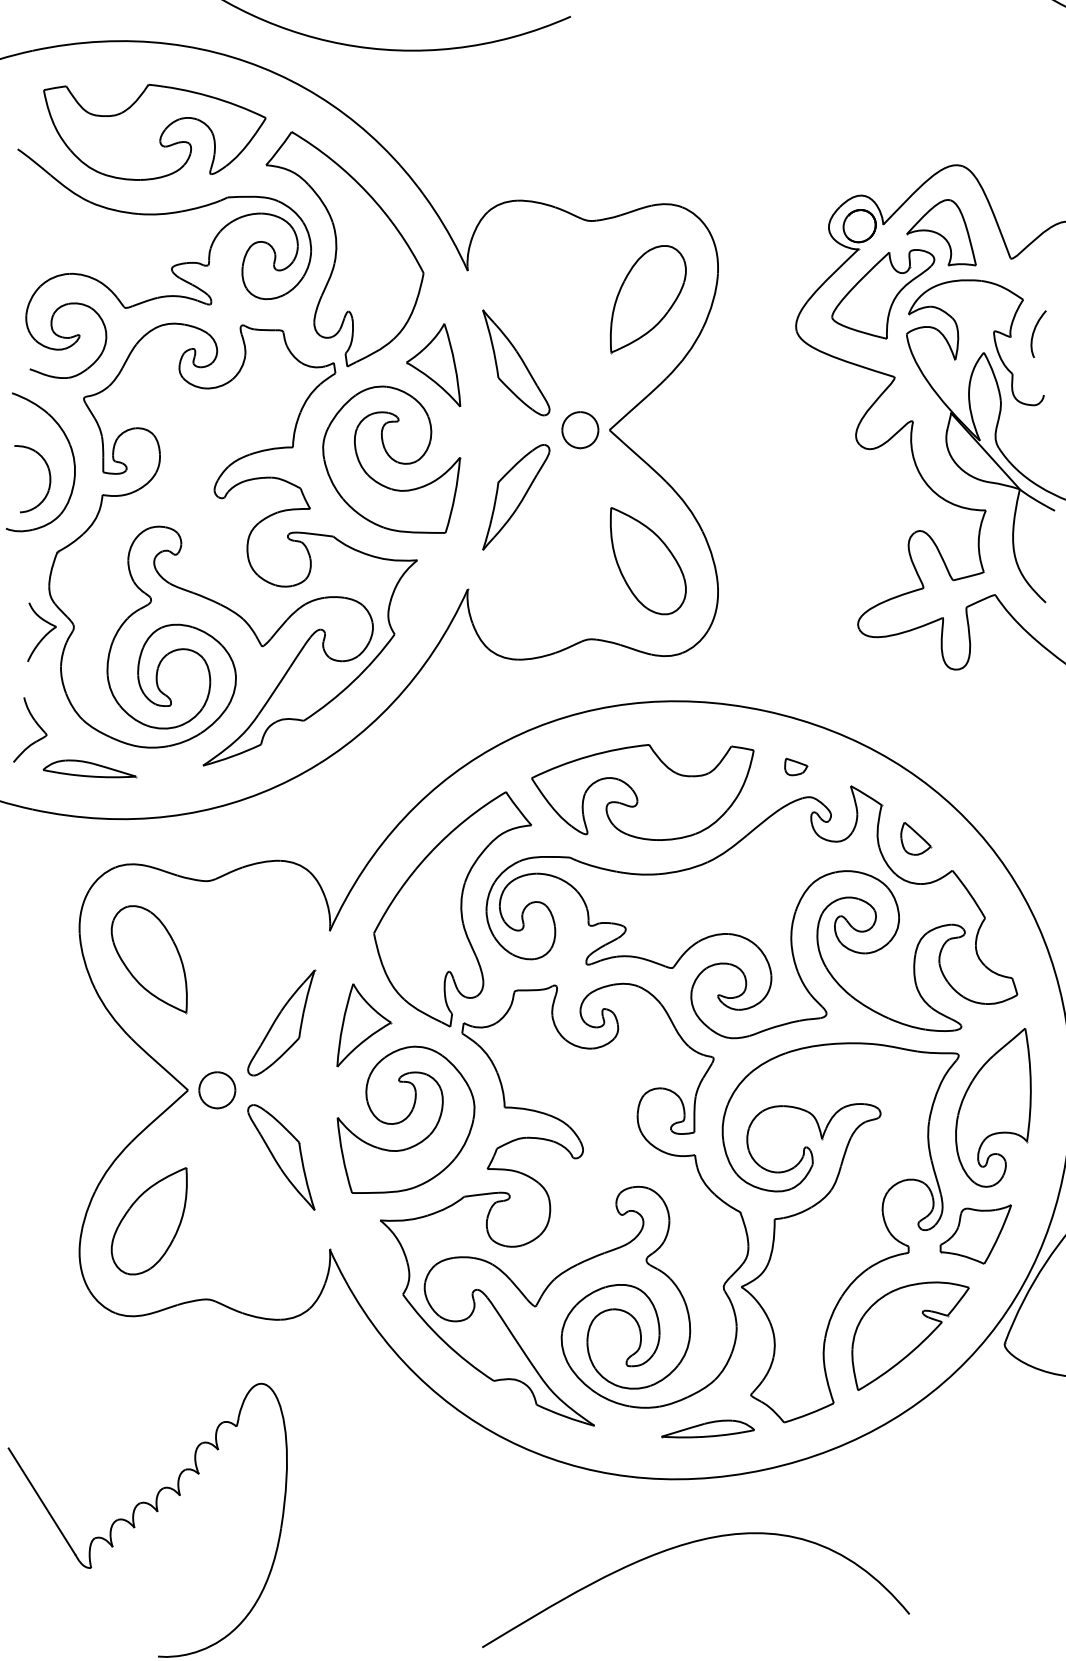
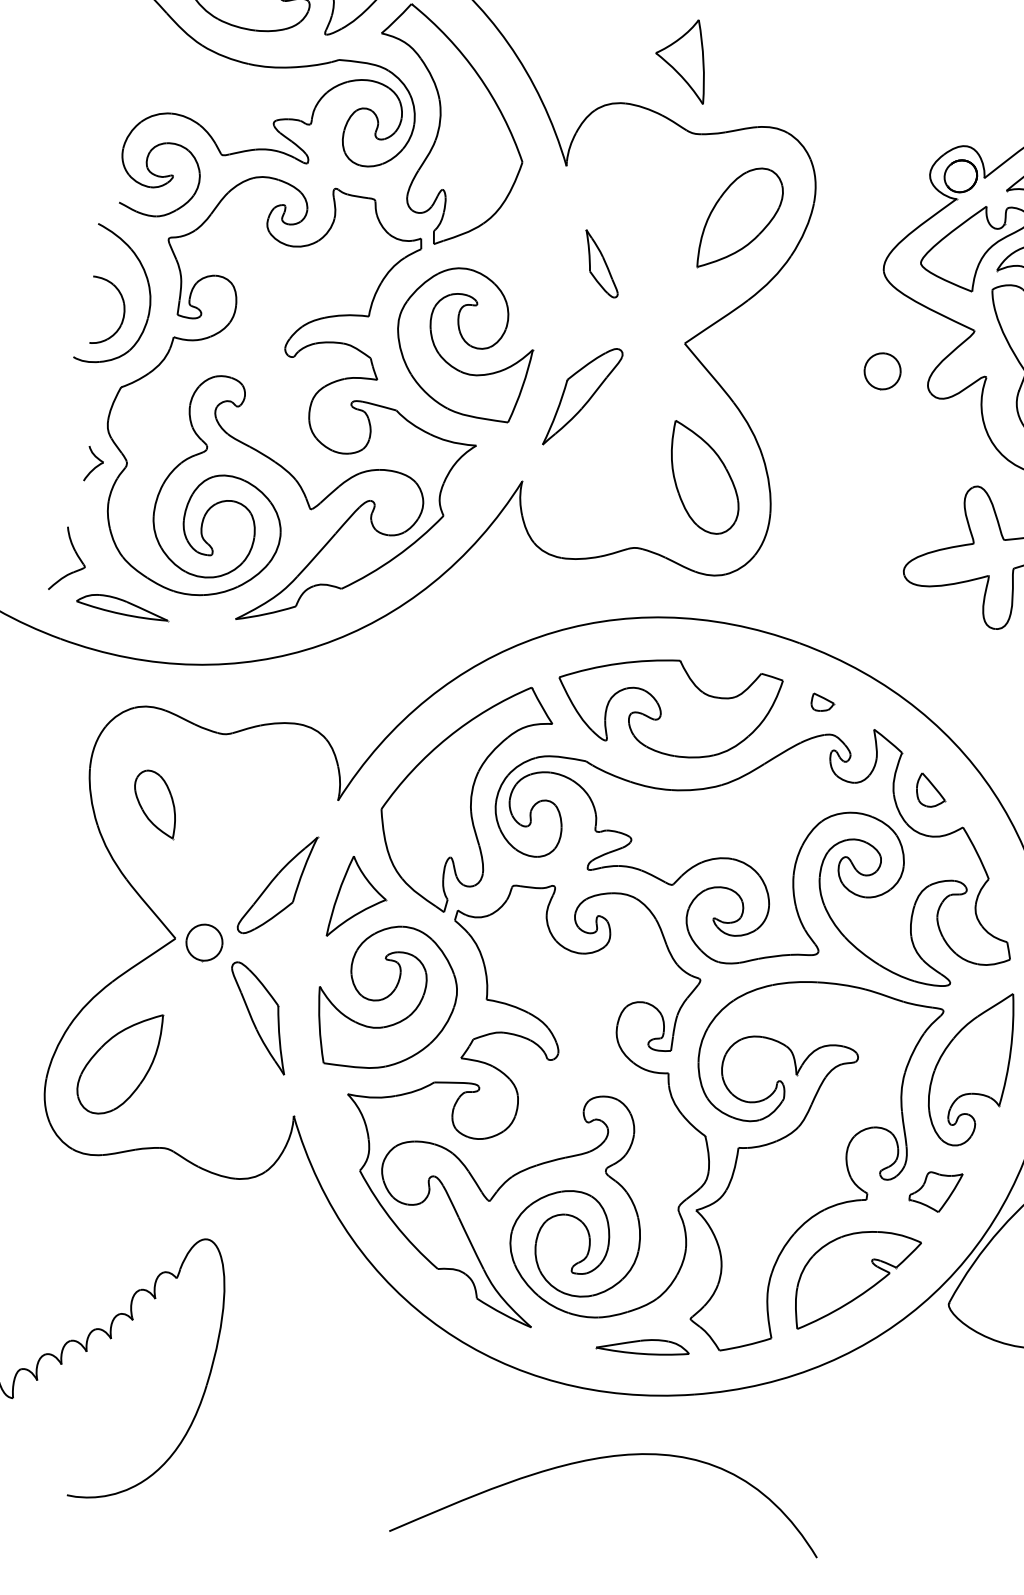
part: (516, 362) -> (602, 263), size x0.6
part: (433, 365) -> (682, 59), moved
part: (580, 430) -> (882, 371), moved
part: (41, 631) -> (94, 463), size x0.6
part: (148, 959) -> (154, 803), size x0.6
part: (975, 1234) -> (935, 1190), size x0.7

